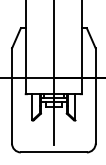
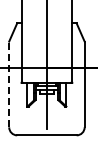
line: (12, 96) -> (9, 84), solid -> dashed

